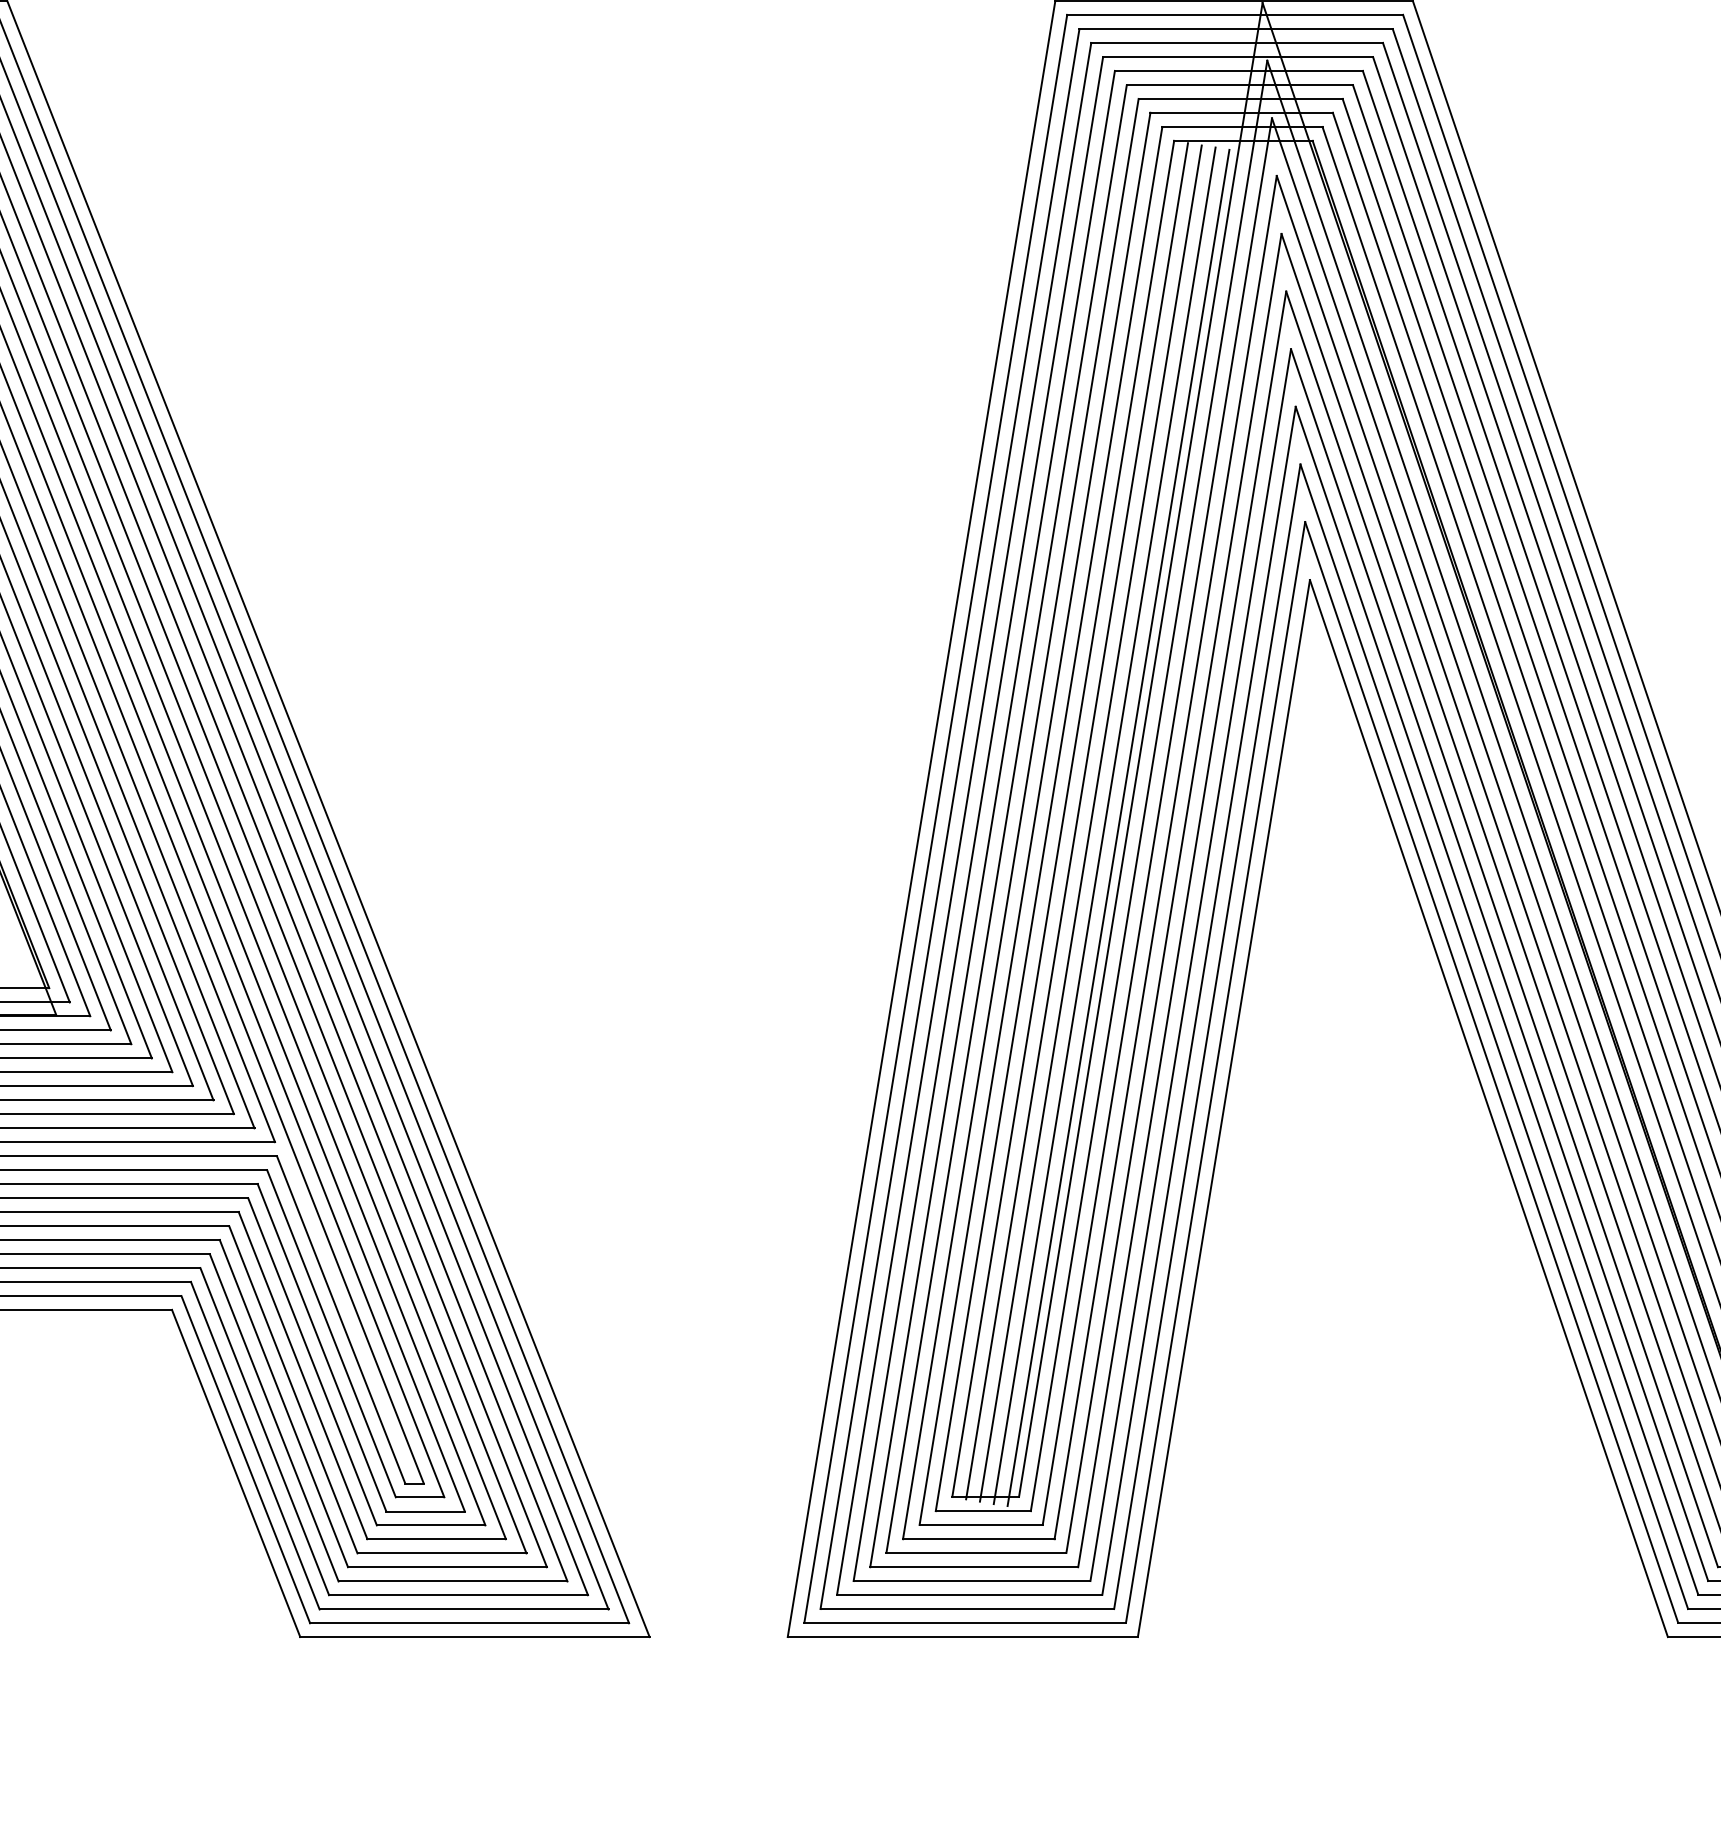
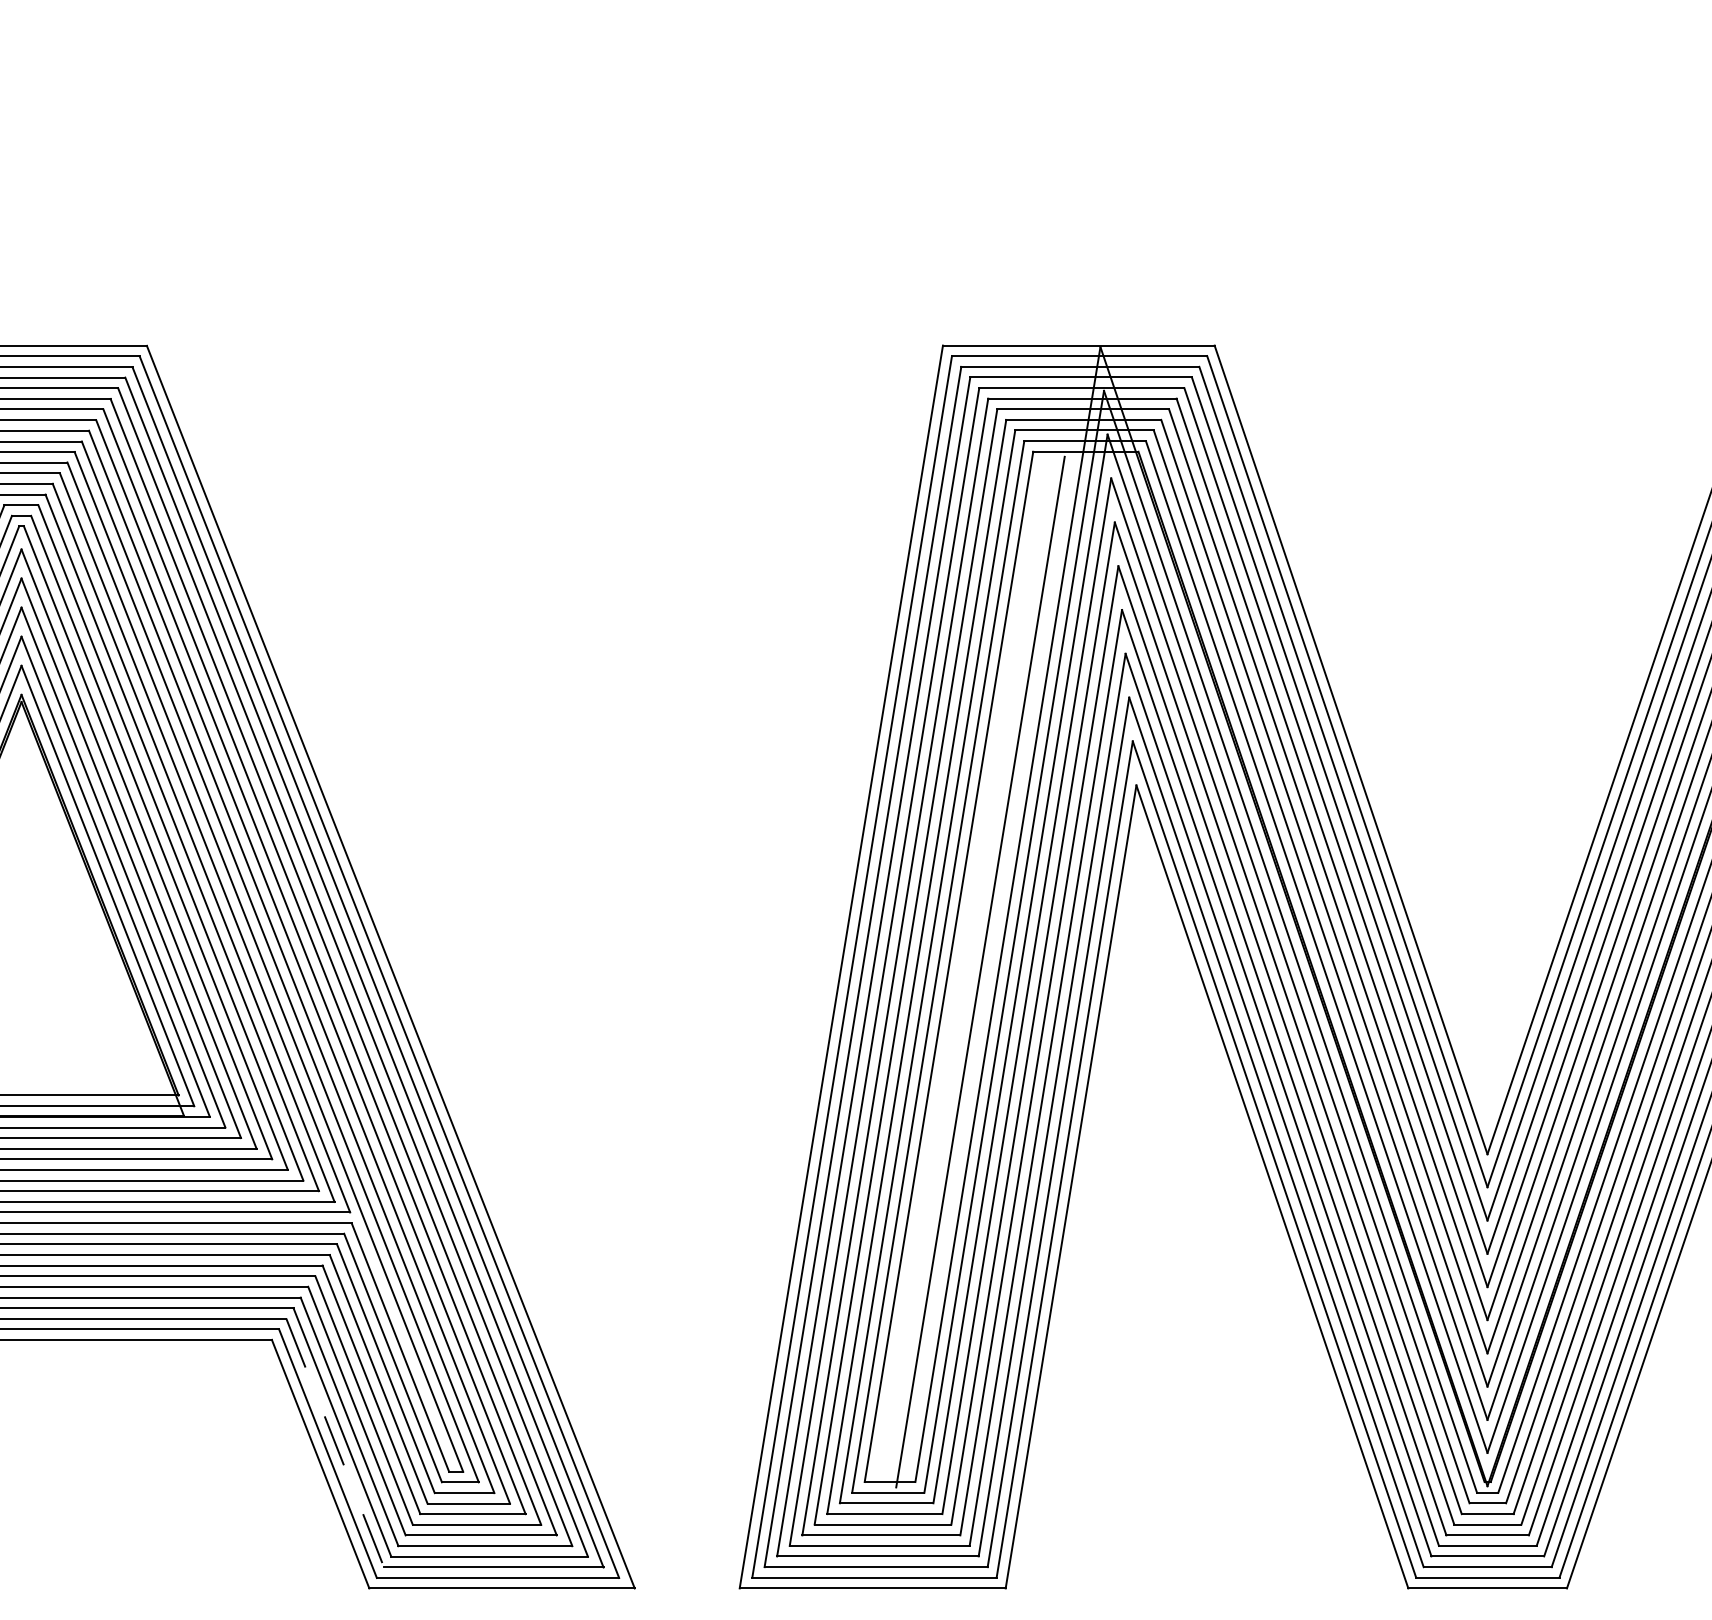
line: (1077, 821) -> (959, 968), removed
line: (1090, 823) -> (969, 970), removed
line: (1117, 827) -> (990, 973), removed
line: (255, 1446) -> (335, 1443), solid -> dashed

